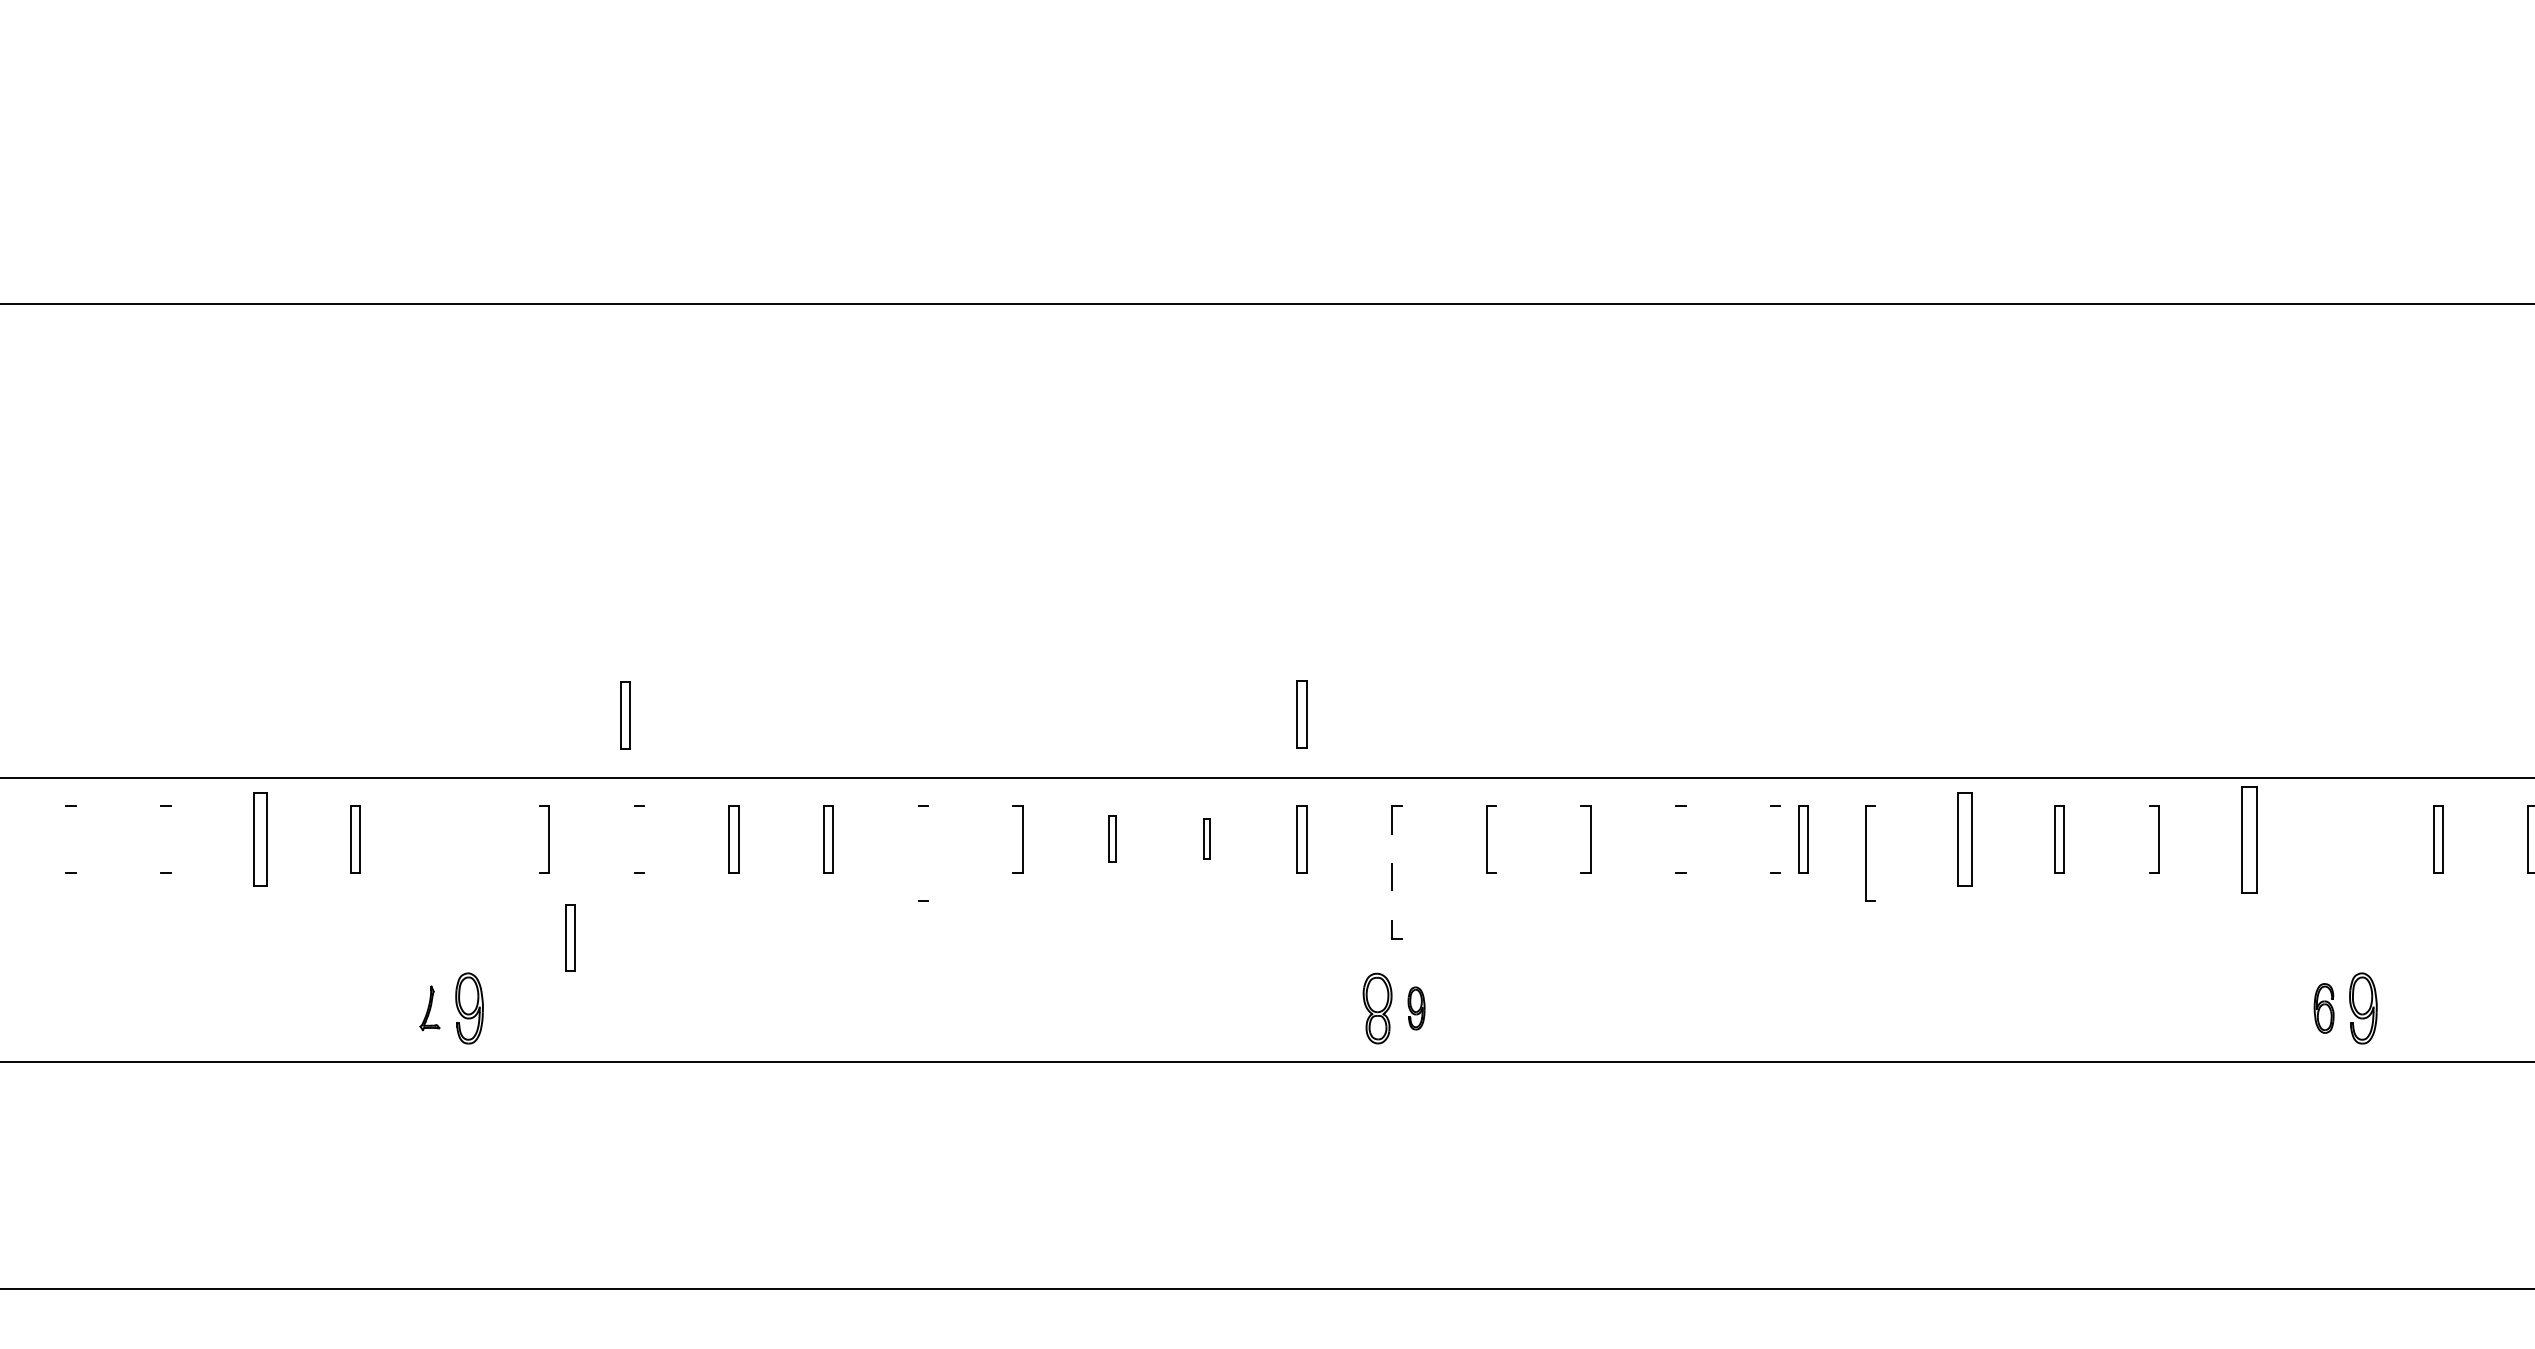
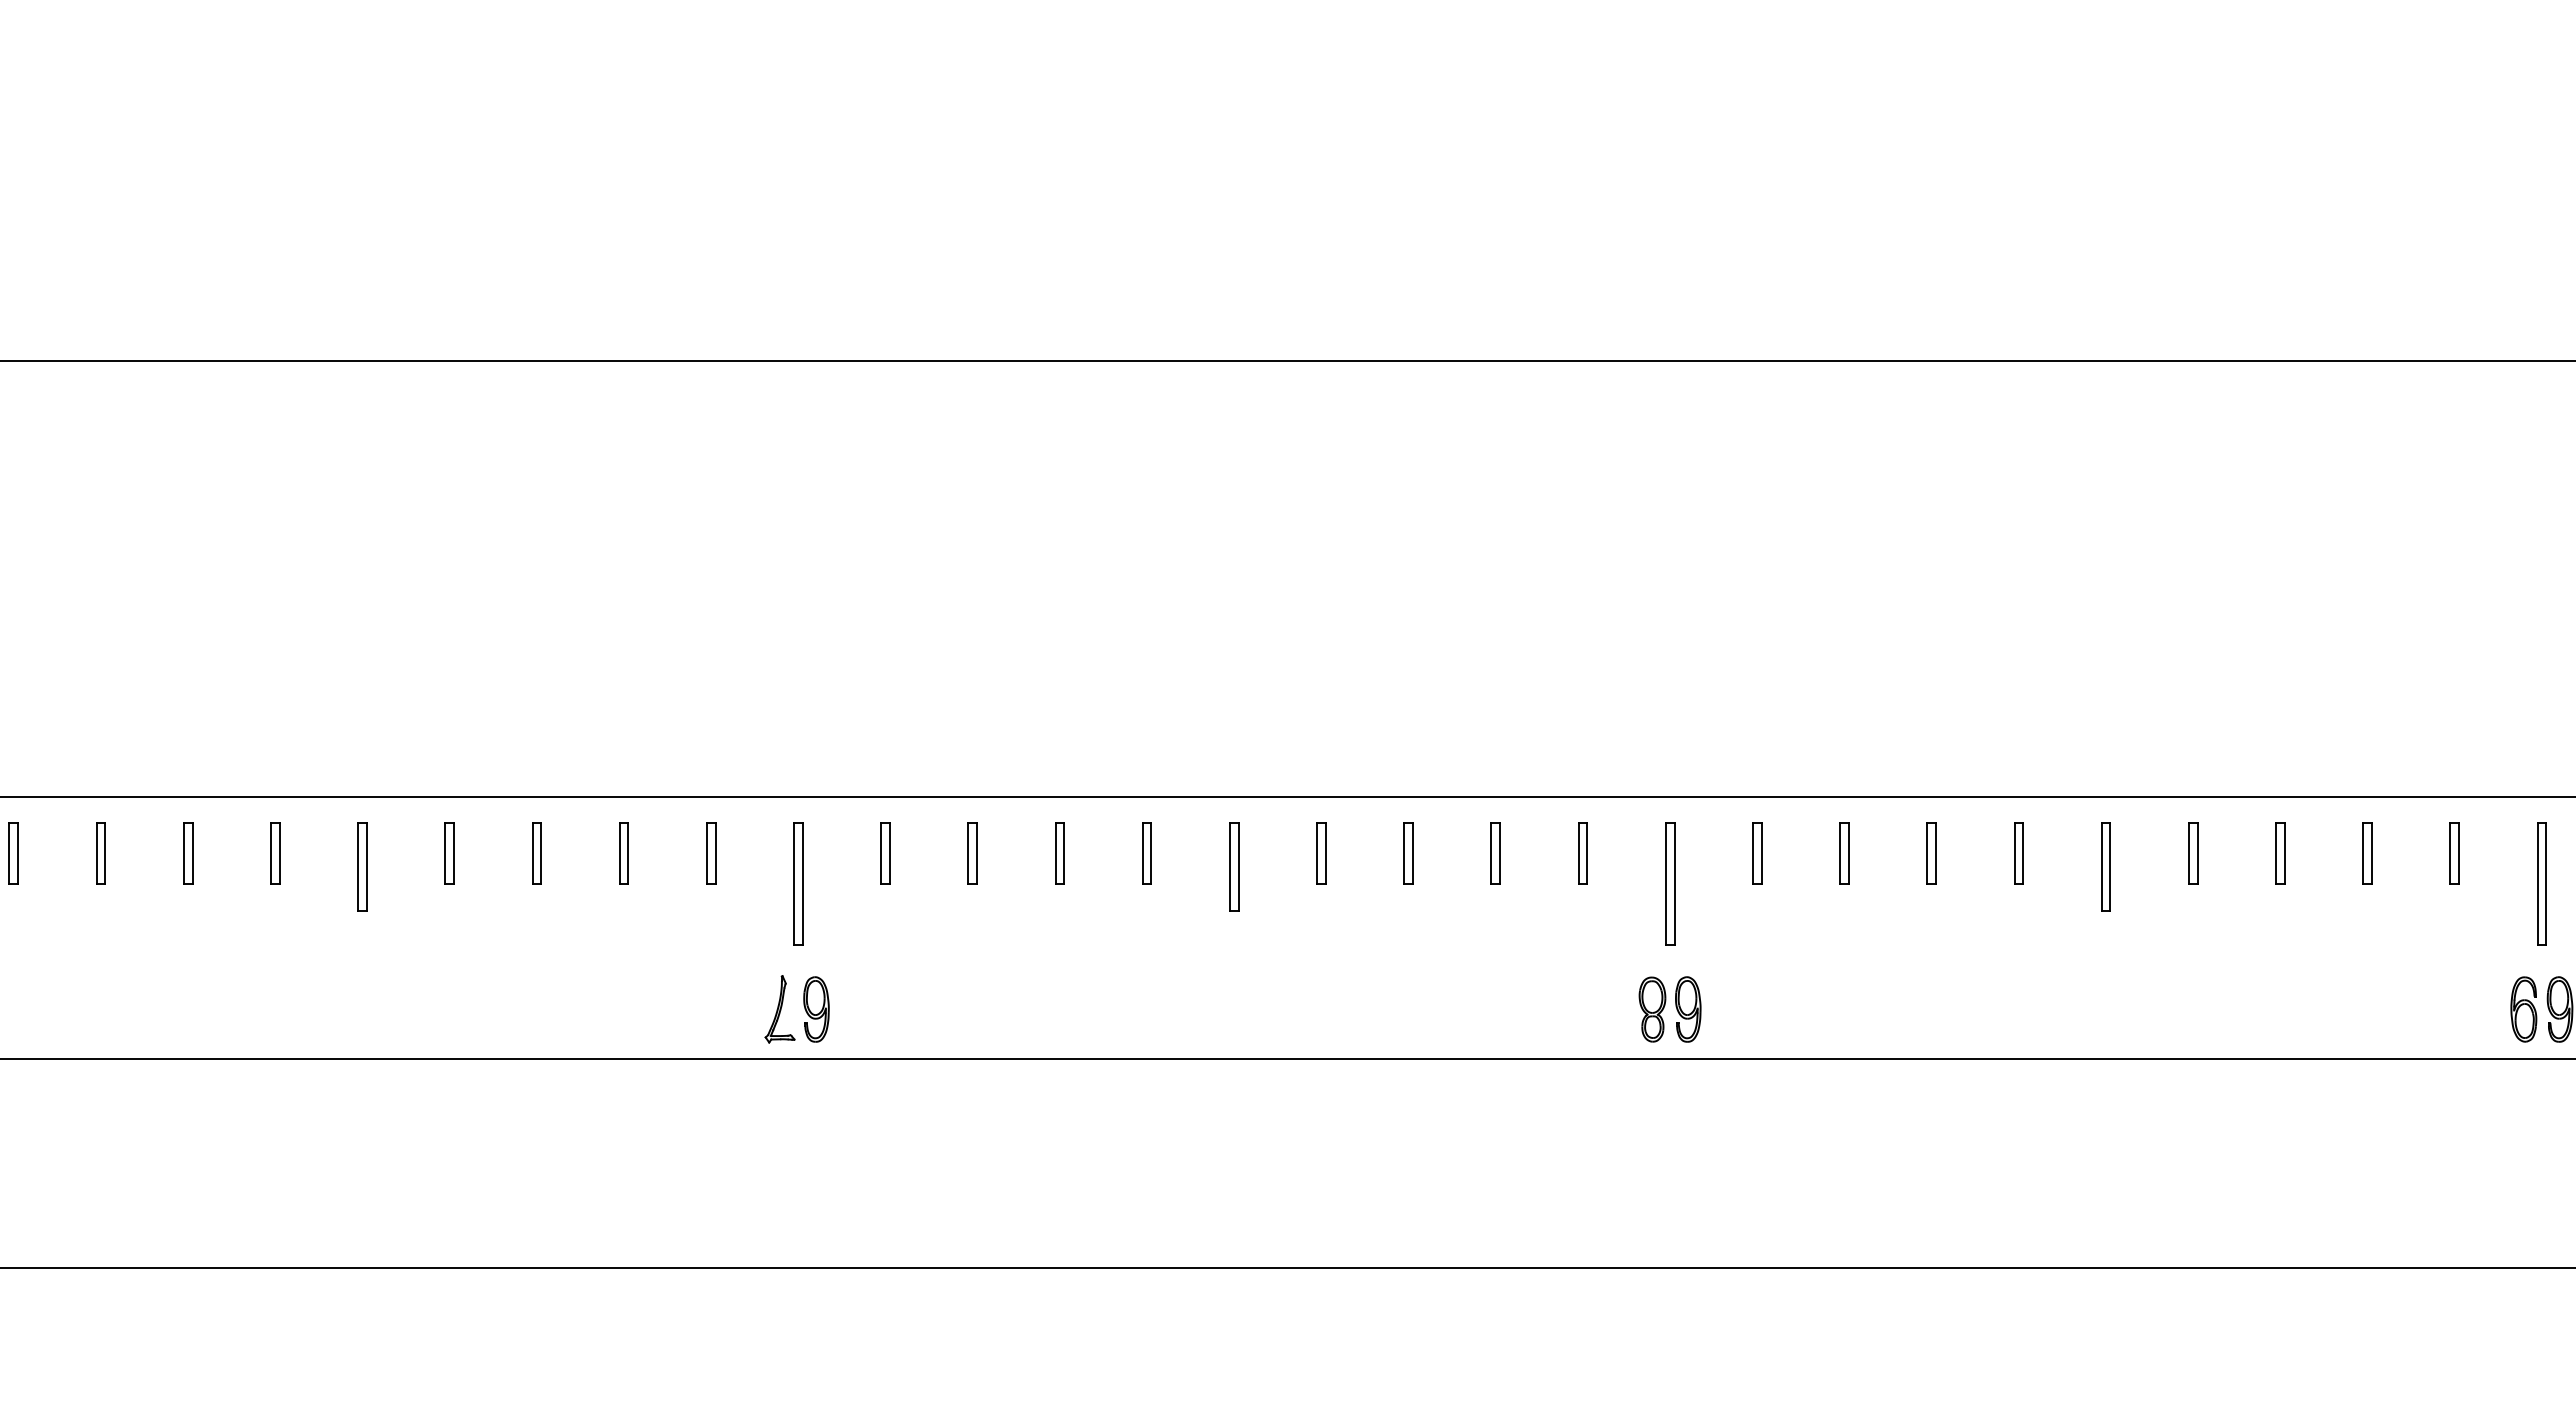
part: (1301, 714) -> (1582, 738), removed
part: (624, 715) -> (959, 739), removed
line: (66, 839) -> (445, 853), added
line: (76, 839) -> (454, 853), added
line: (161, 839) -> (532, 853), added
line: (170, 839) -> (541, 853), added
part: (259, 839) -> (623, 853), size x0.71
line: (540, 839) -> (881, 853), added
line: (634, 839) -> (968, 853), added
line: (644, 839) -> (977, 853), added
line: (1013, 839) -> (1317, 853), added
part: (1112, 839) -> (1408, 853), size x1.43
part: (1207, 839) -> (1495, 853), size x1.67
line: (1496, 839) -> (1761, 853), added
line: (1581, 839) -> (1840, 853), added
line: (1676, 839) -> (1927, 853), added
line: (1686, 839) -> (1936, 853), added
line: (1770, 839) -> (2014, 853), added
line: (1780, 839) -> (2023, 853), added
part: (1803, 839) -> (2044, 853), removed
part: (1965, 839) -> (2193, 853), size x0.71
line: (2149, 839) -> (2363, 853), added
part: (2248, 839) -> (2454, 853), size x0.62
line: (918, 853) -> (1229, 866), added
line: (927, 853) -> (1238, 866), added
line: (1875, 853) -> (2110, 866), added
part: (450, 871) -> (798, 883), added
part: (2343, 871) -> (2541, 883), added
line: (1391, 872) -> (1665, 884), dashed -> solid
line: (1401, 872) -> (1674, 884), added
part: (570, 937) -> (909, 944), removed
part: (429, 1008) -> (779, 1009), size x1.67
part: (1416, 1008) -> (1688, 1009), size x1.67
part: (2323, 1008) -> (2523, 1009), size x1.43

